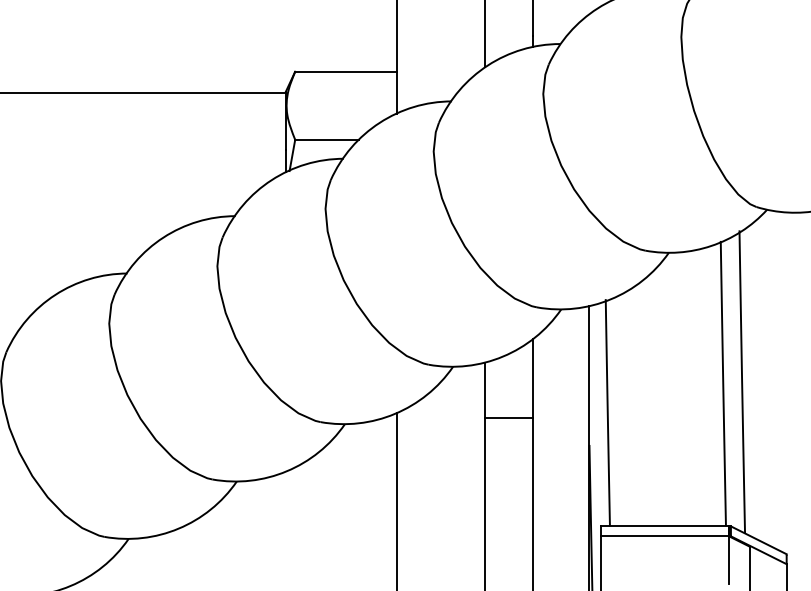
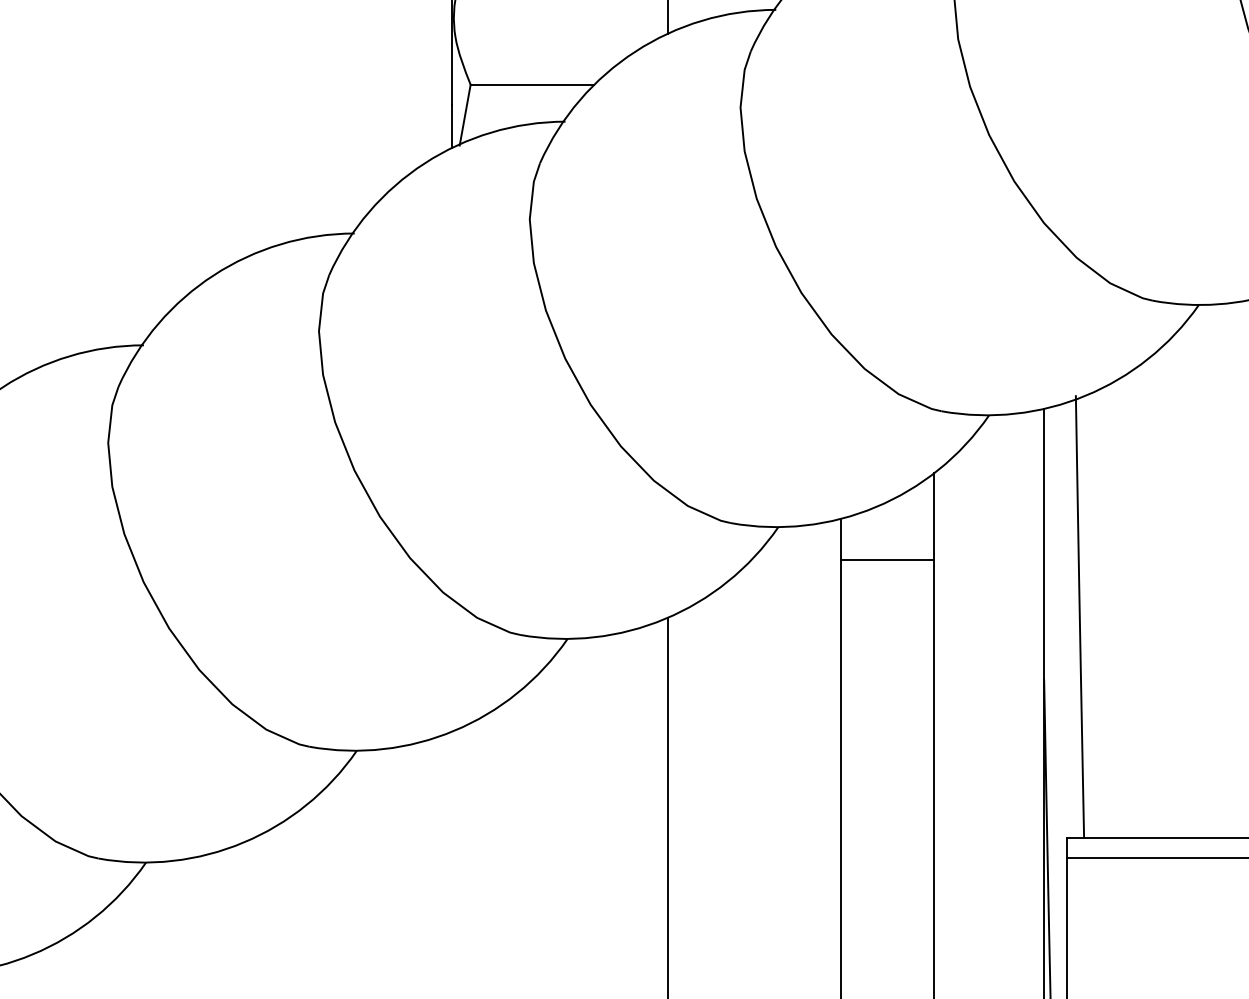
line: (509, 417) -> (888, 559), moved

